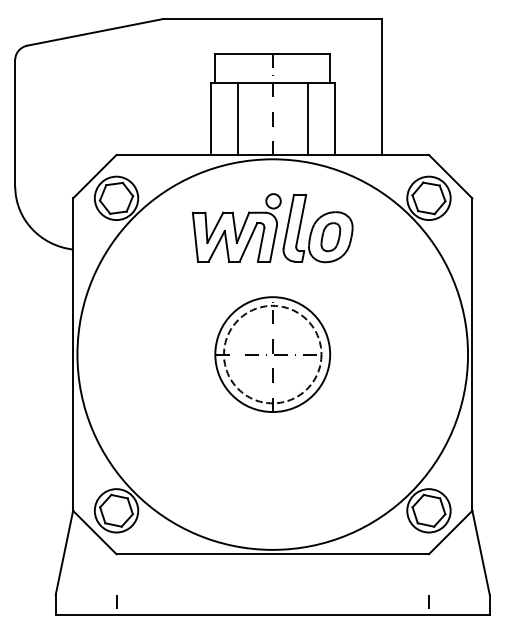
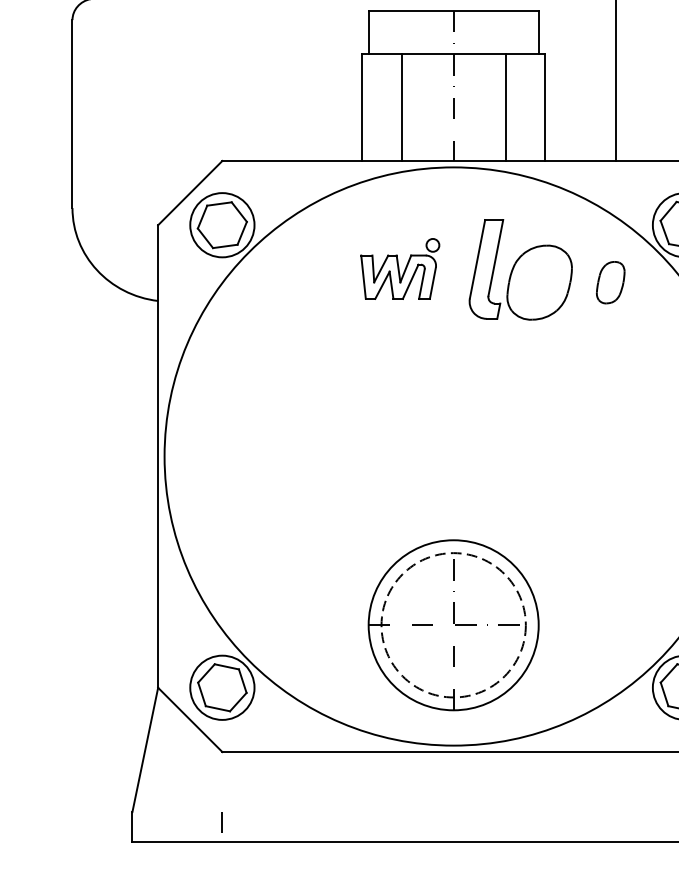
part: (236, 227) -> (400, 268), size x0.6
part: (330, 237) -> (610, 283), moved
part: (272, 354) -> (453, 625), moved

